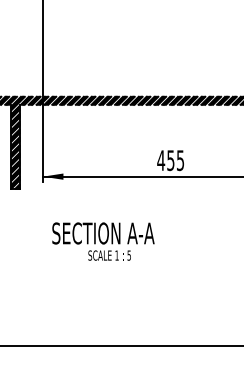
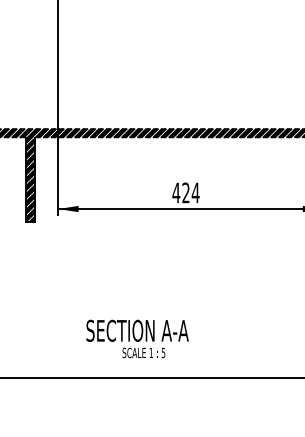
text: (175, 160) -> (190, 192), 455 -> 424
text: (103, 241) -> (137, 338), moved

